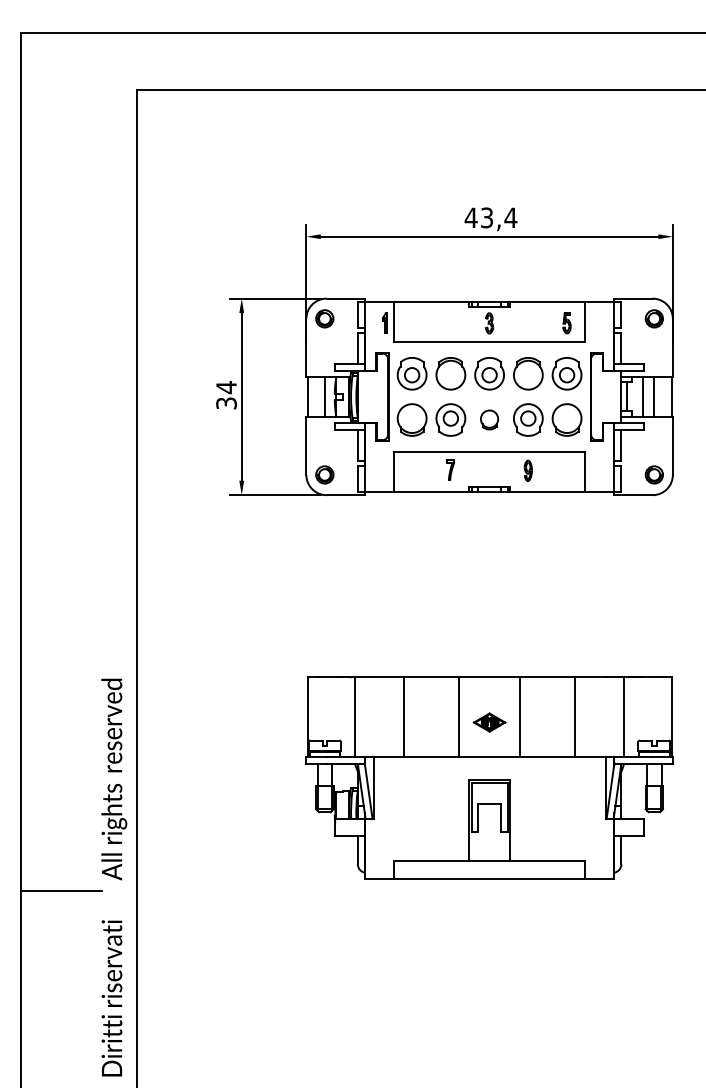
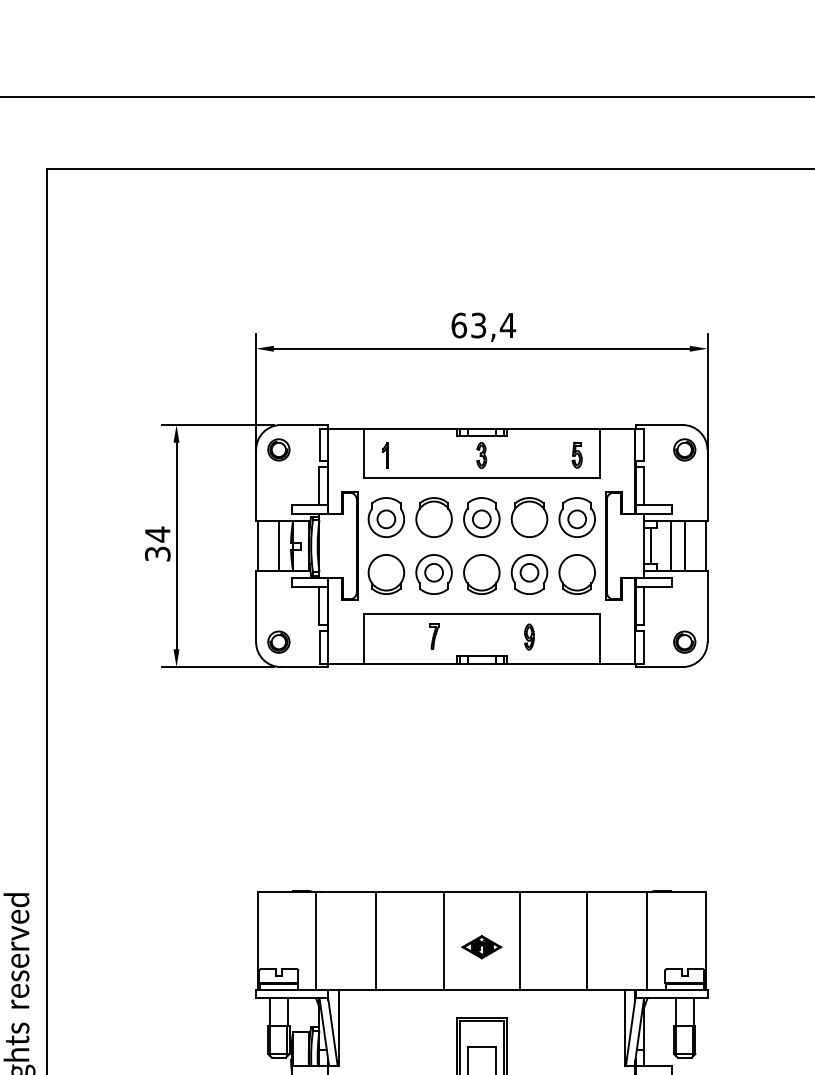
text: (470, 217) -> (458, 325), 43,4 -> 63,4
part: (384, 322) -> (385, 454), moved
part: (489, 419) -> (481, 573), size x1.67

